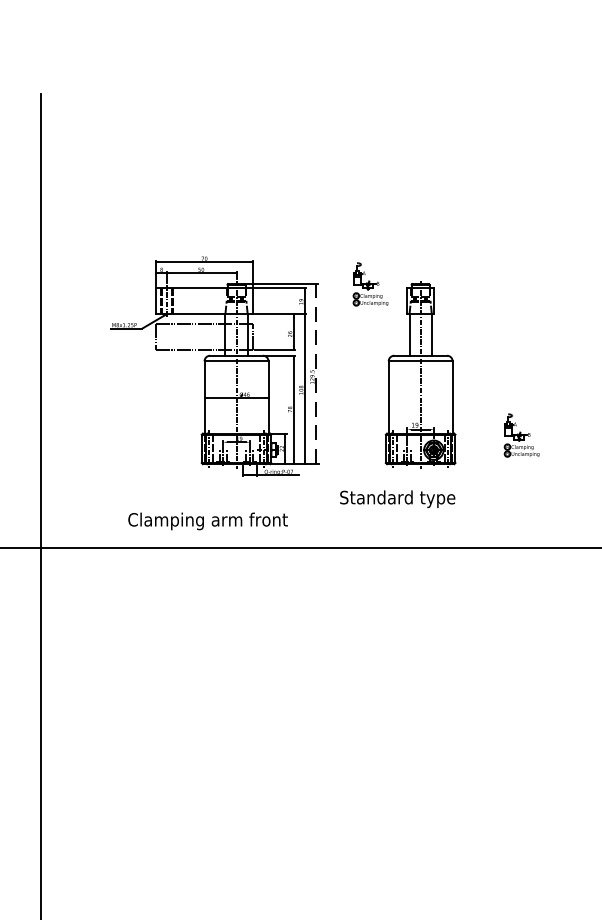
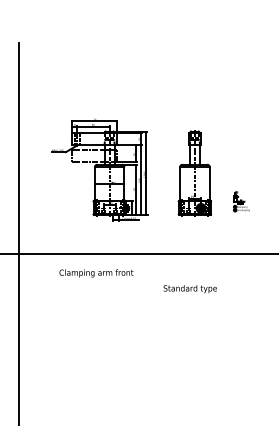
part: (370, 284) -> (171, 131), removed
line: (316, 374) -> (146, 173), dashed -> solid
text: (395, 499) -> (189, 289), moved
text: (208, 521) -> (96, 273), moved

